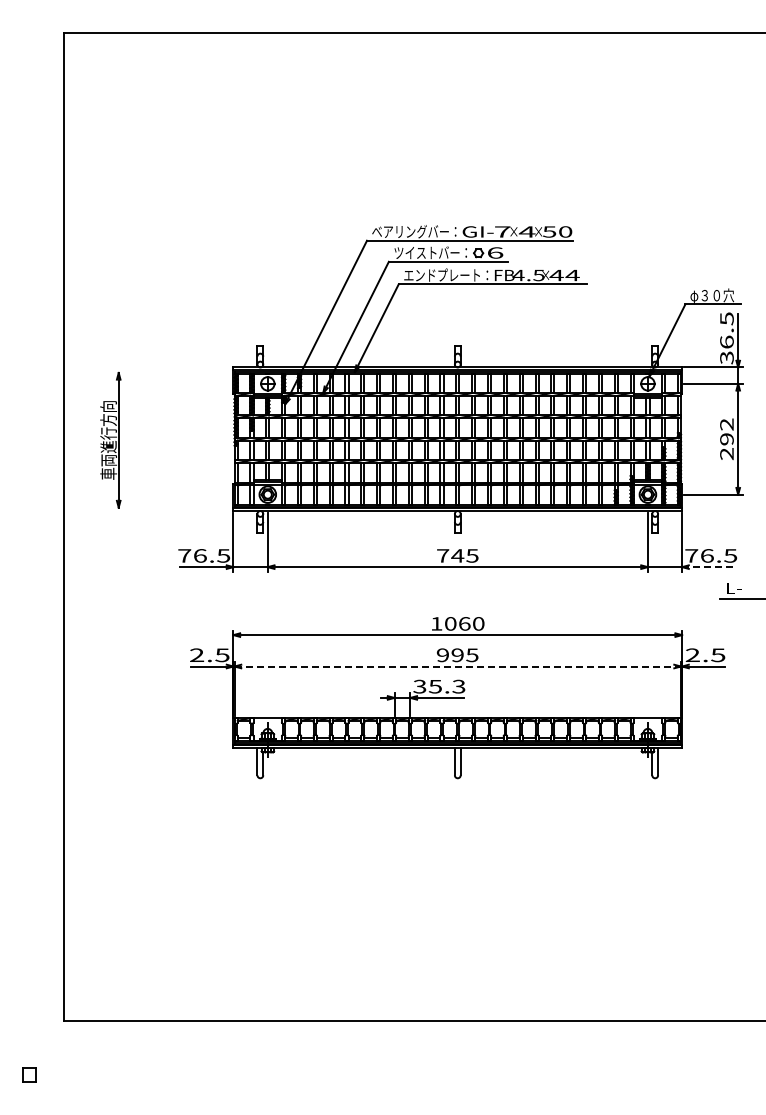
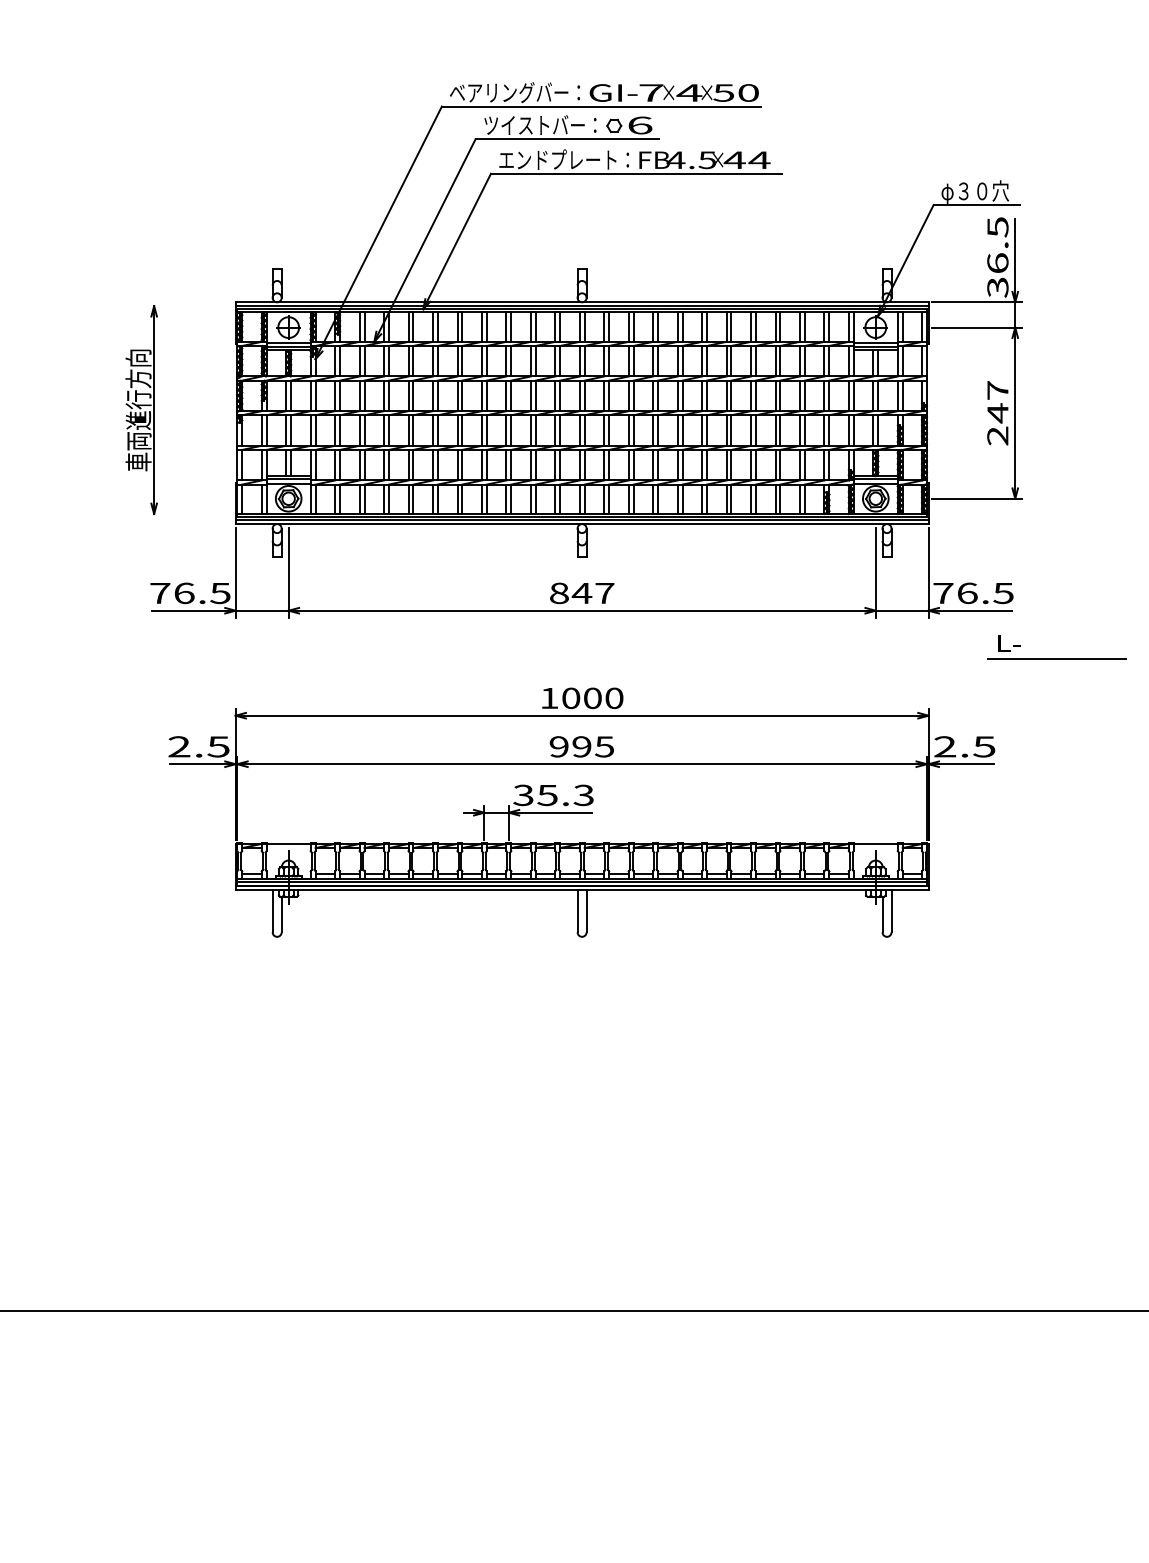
text: (726, 432) -> (997, 402), 292 -> 247
part: (110, 439) -> (141, 408), moved
text: (457, 555) -> (581, 592), 745 -> 847
line: (709, 567) -> (970, 611), dashed -> solid
text: (464, 623) -> (592, 697), 1060 -> 1000
line: (458, 666) -> (583, 764), dashed -> solid

